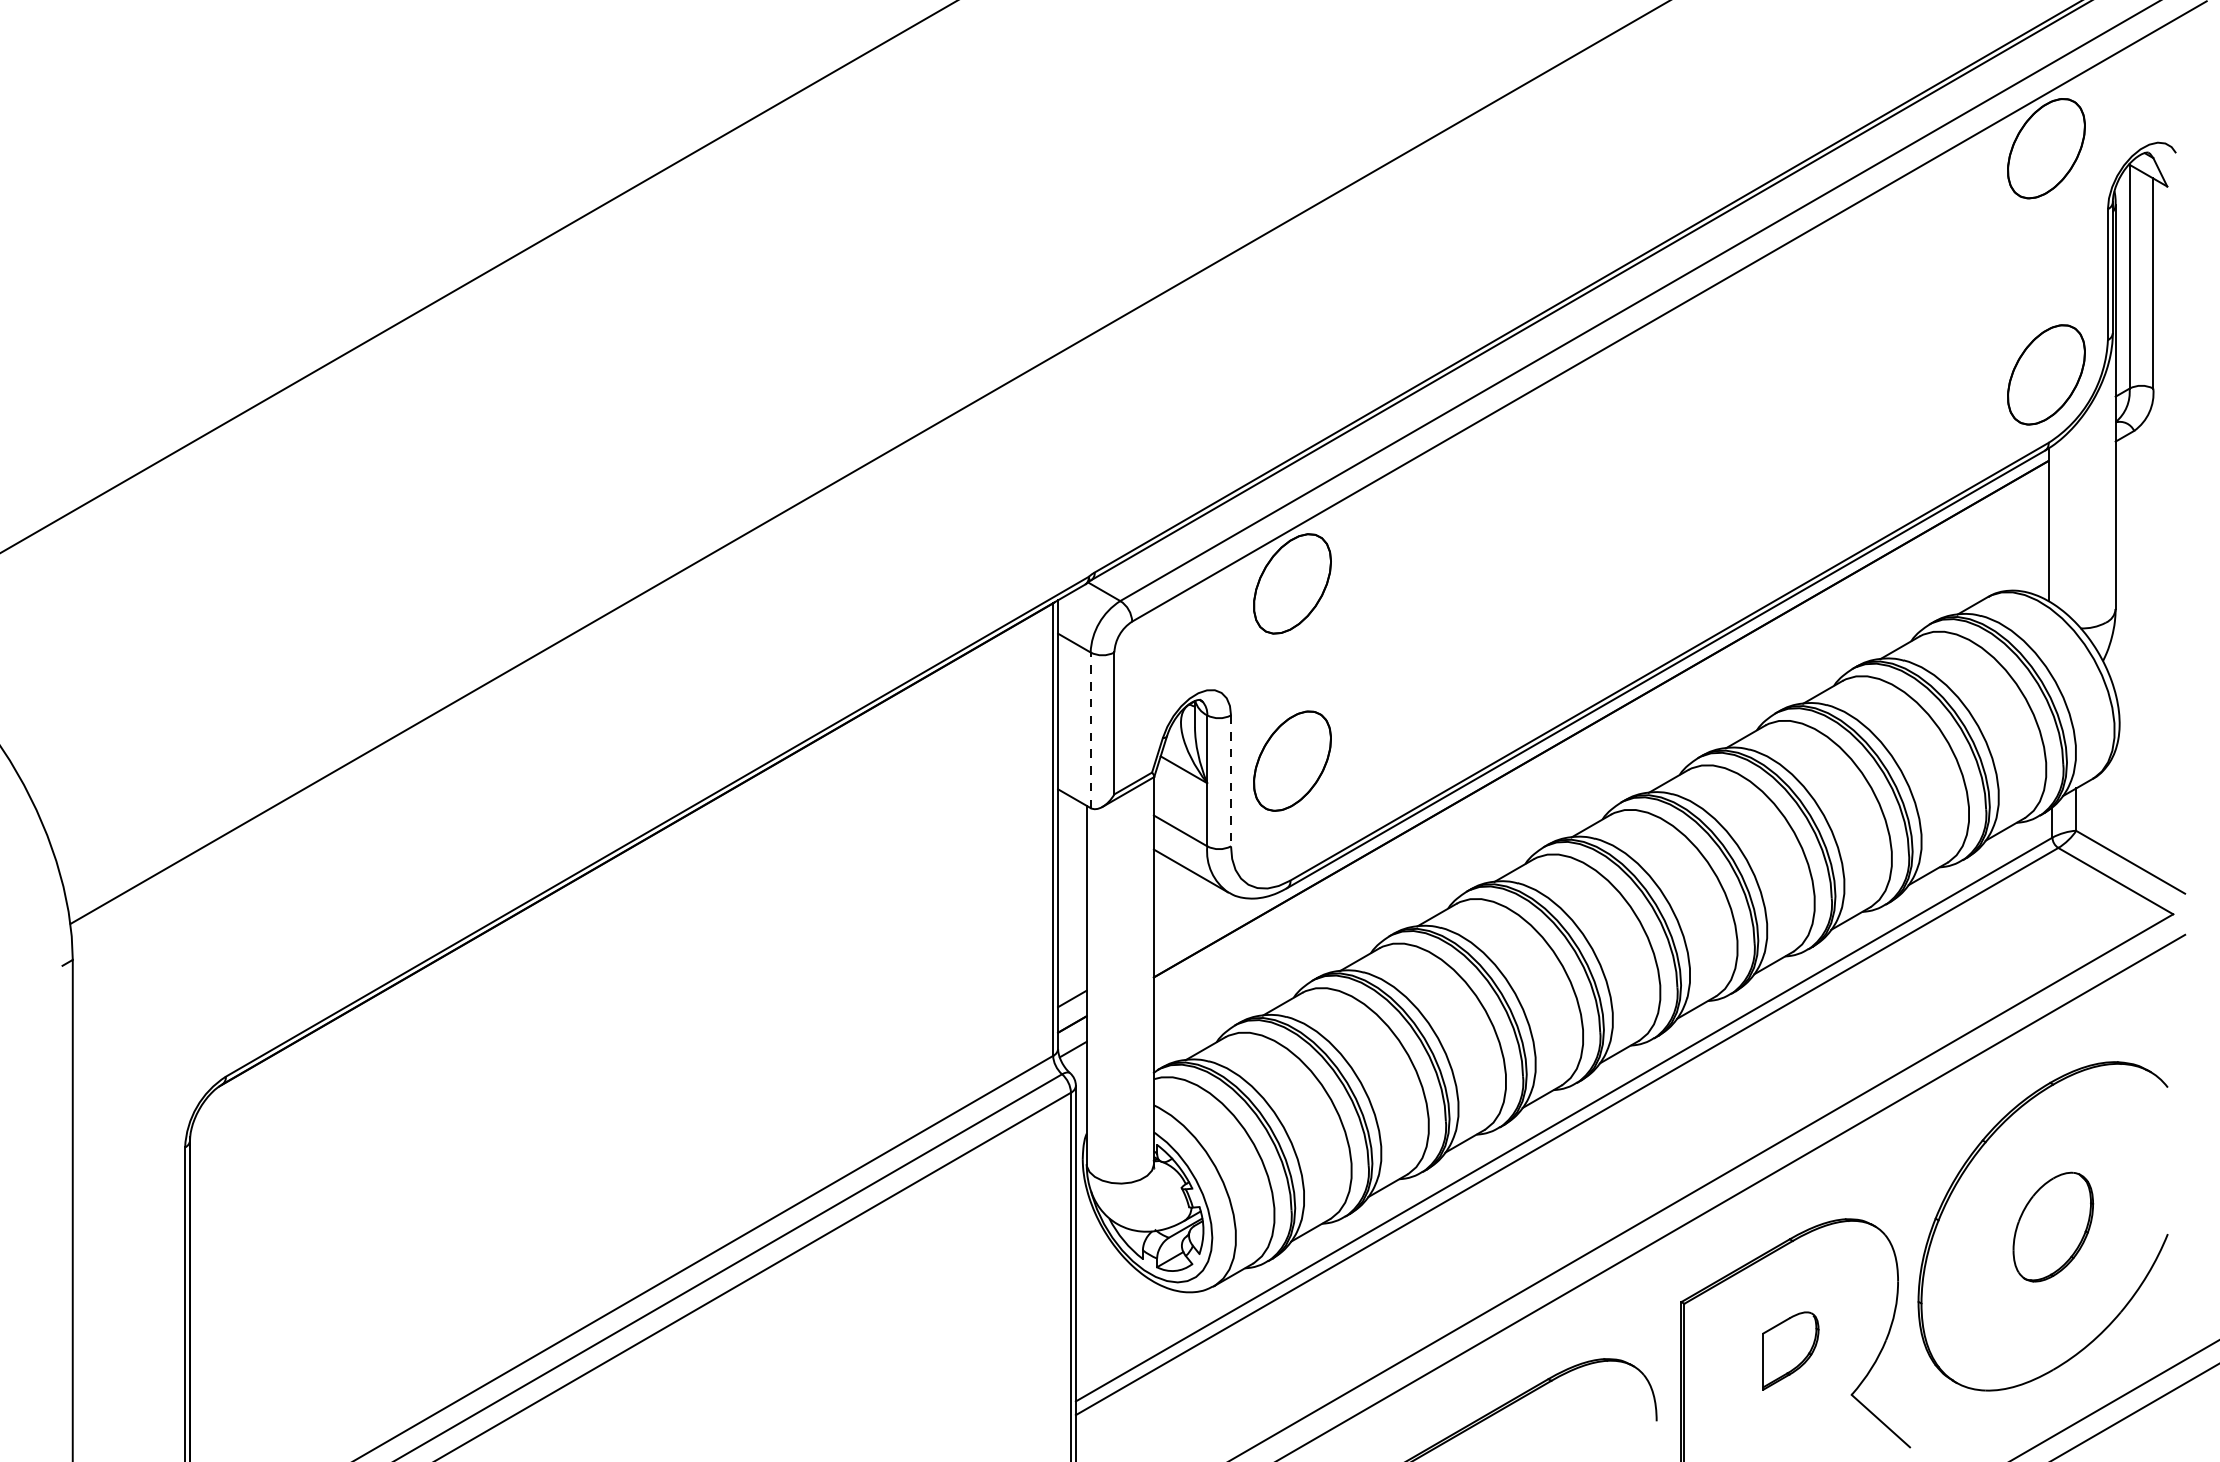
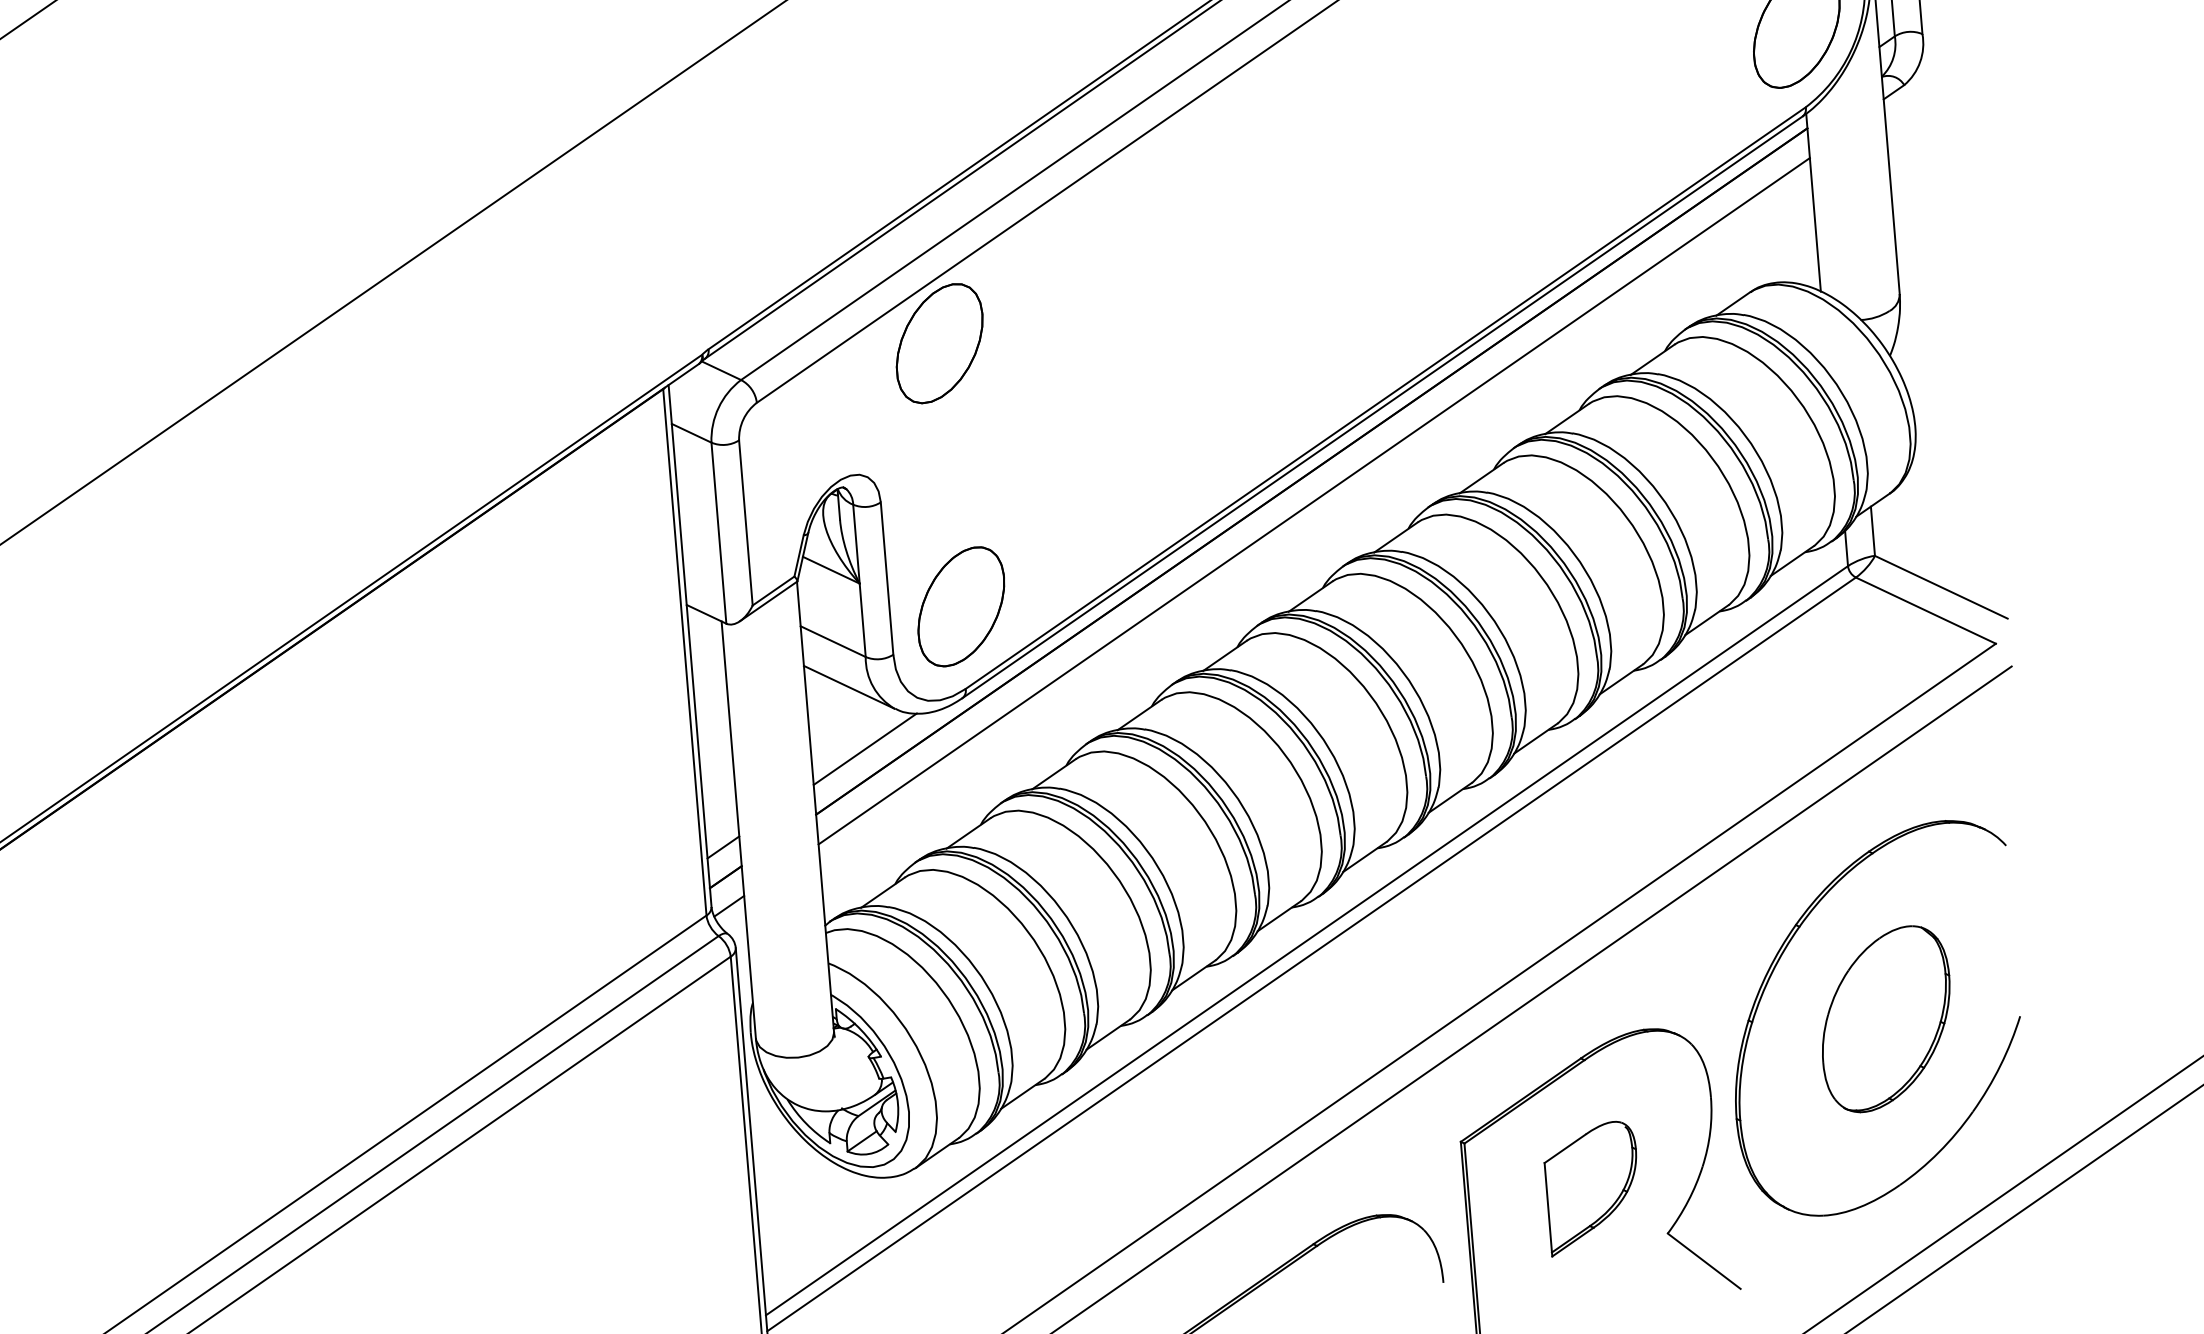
line: (1090, 730) -> (718, 533), dashed -> solid
line: (1600, 744) -> (1313, 500), added
part: (1292, 760) -> (961, 606), moved
line: (1231, 781) -> (887, 579), dashed -> solid
line: (1200, 924) -> (865, 748), added
part: (2053, 1226) -> (1886, 1018), size x1.43
part: (1790, 1350) -> (1592, 1187), size x1.43

